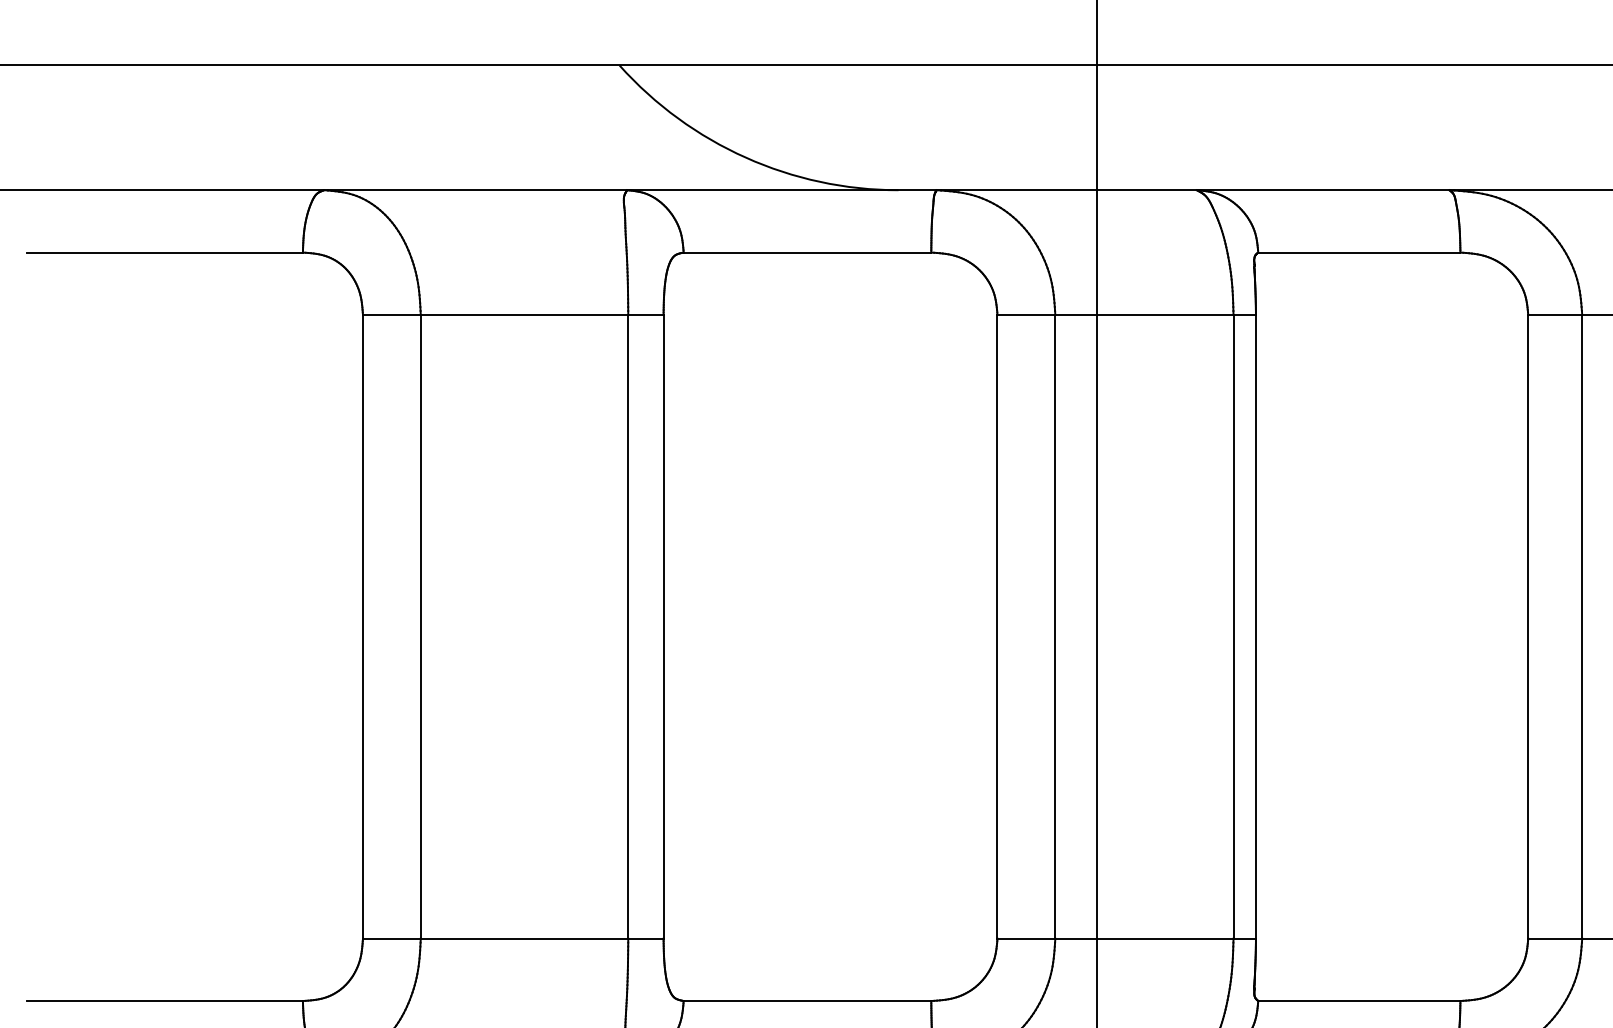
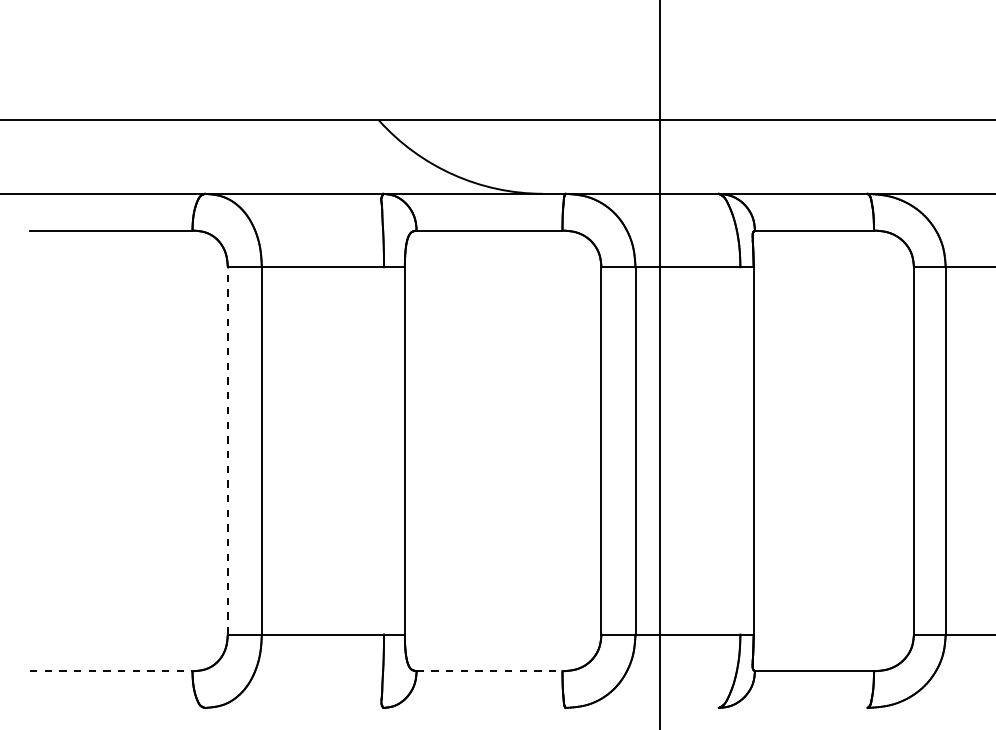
line: (362, 626) -> (227, 450), solid -> dashed
line: (629, 626) -> (384, 450), removed
line: (1233, 626) -> (740, 450), removed
line: (165, 1001) -> (111, 671), solid -> dashed
line: (807, 1001) -> (489, 671), solid -> dashed

